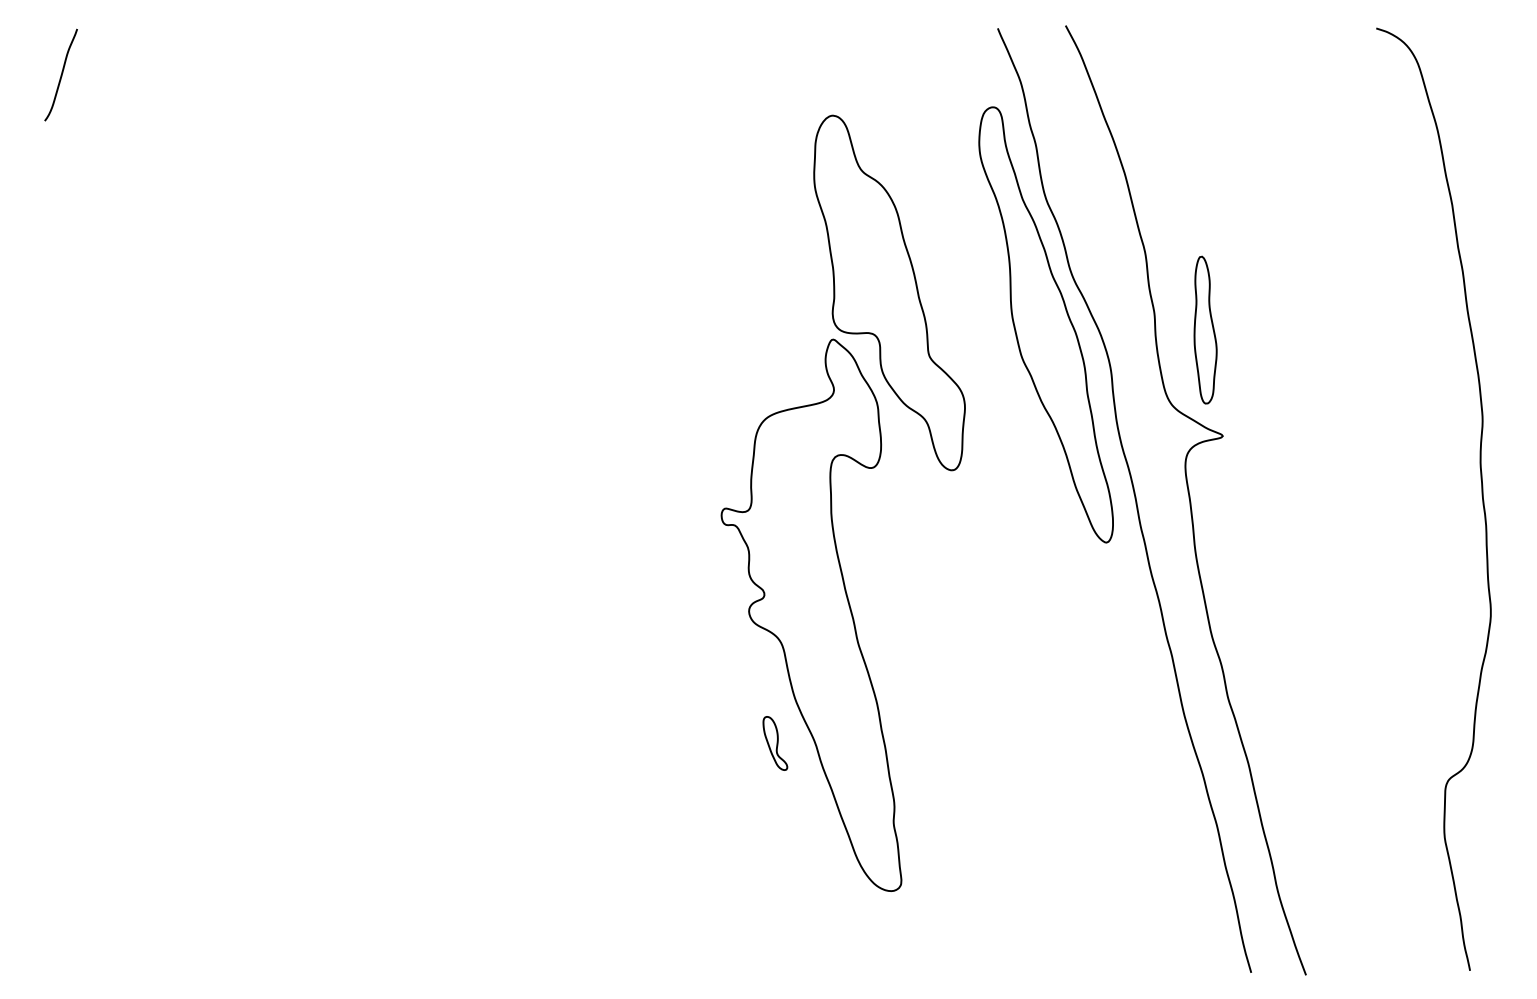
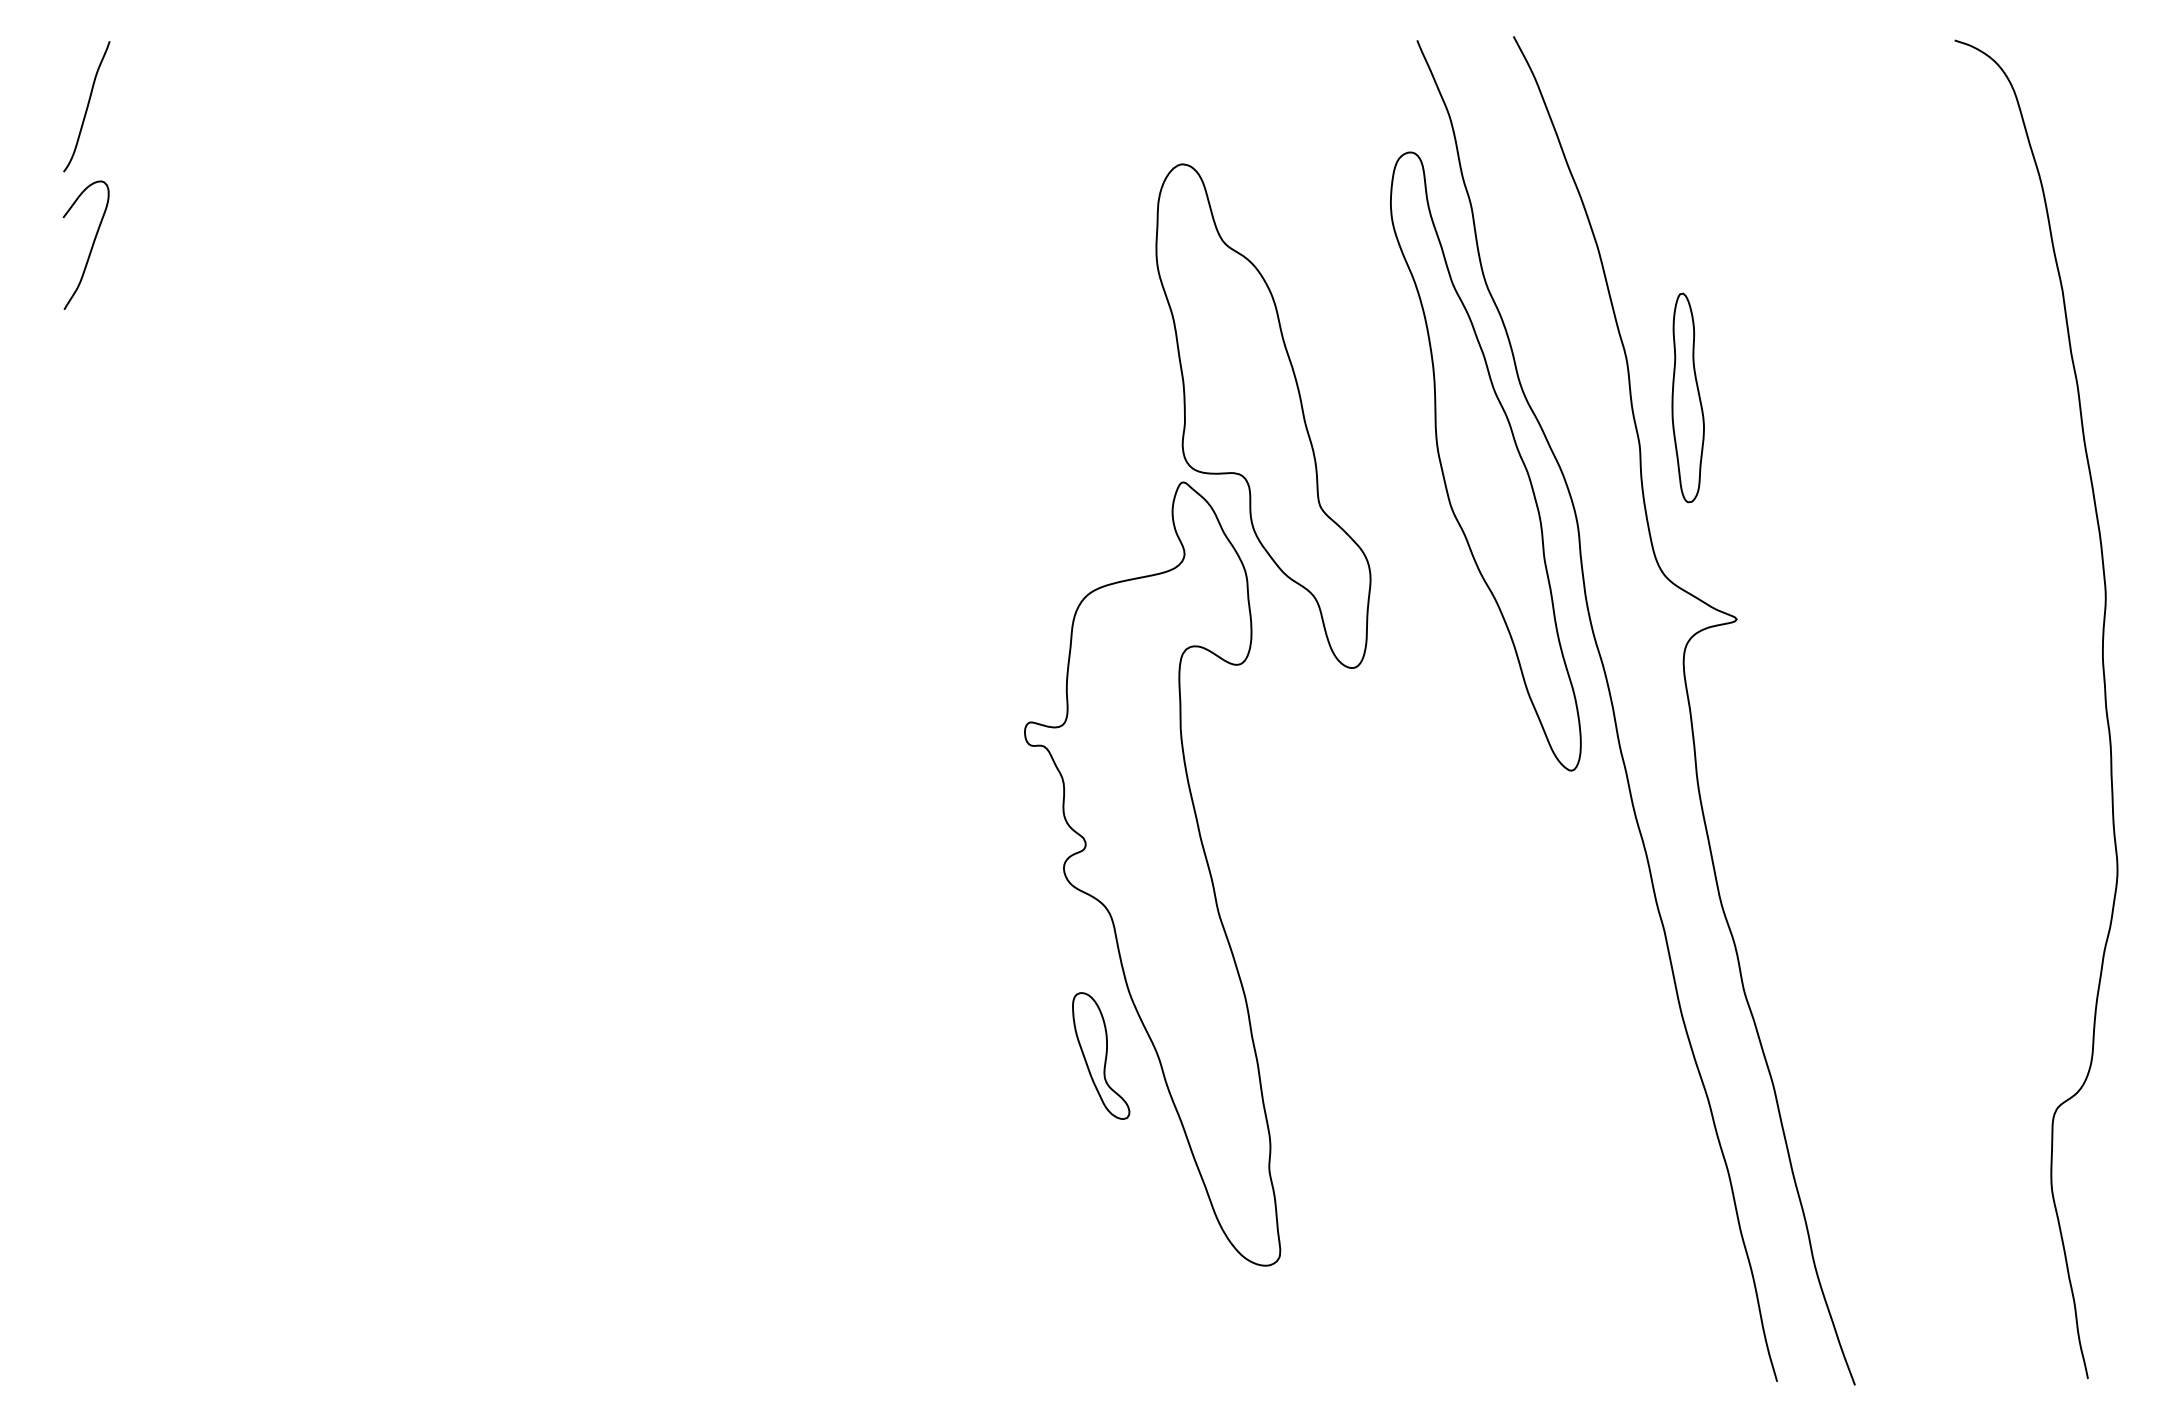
curve: (63, 174) -> (90, 247), added
part: (1205, 329) -> (1688, 397), moved
part: (775, 743) -> (1101, 1056), size x1.67

